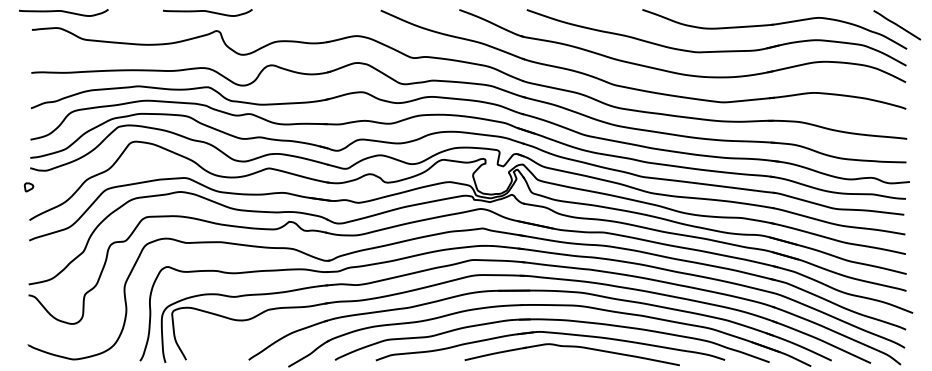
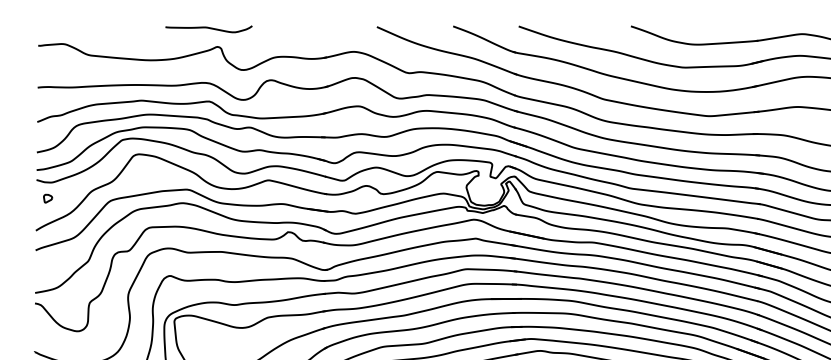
curve: (63, 12) -> (68, 28), removed
part: (28, 187) -> (47, 198), moved

